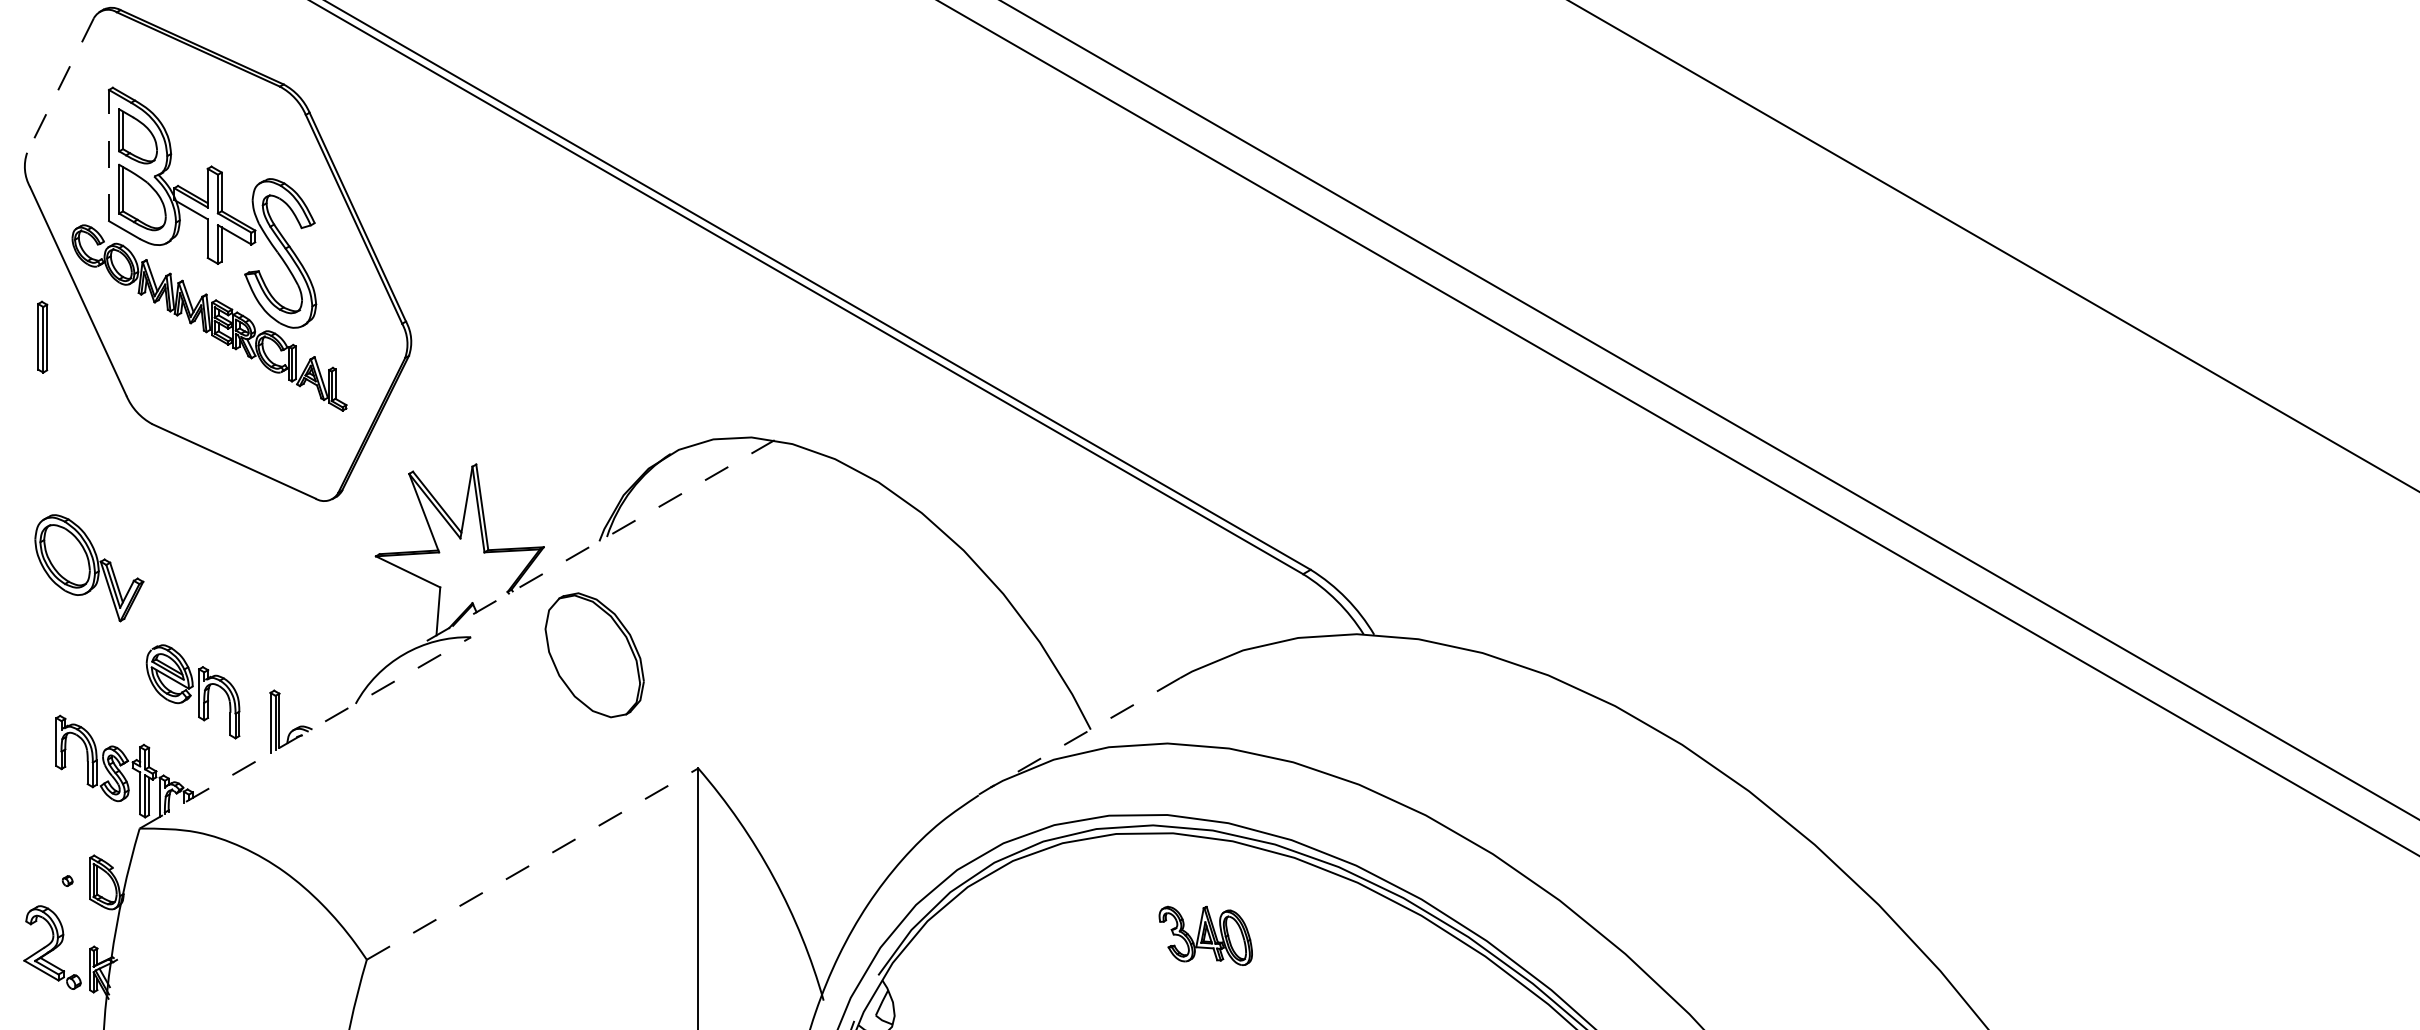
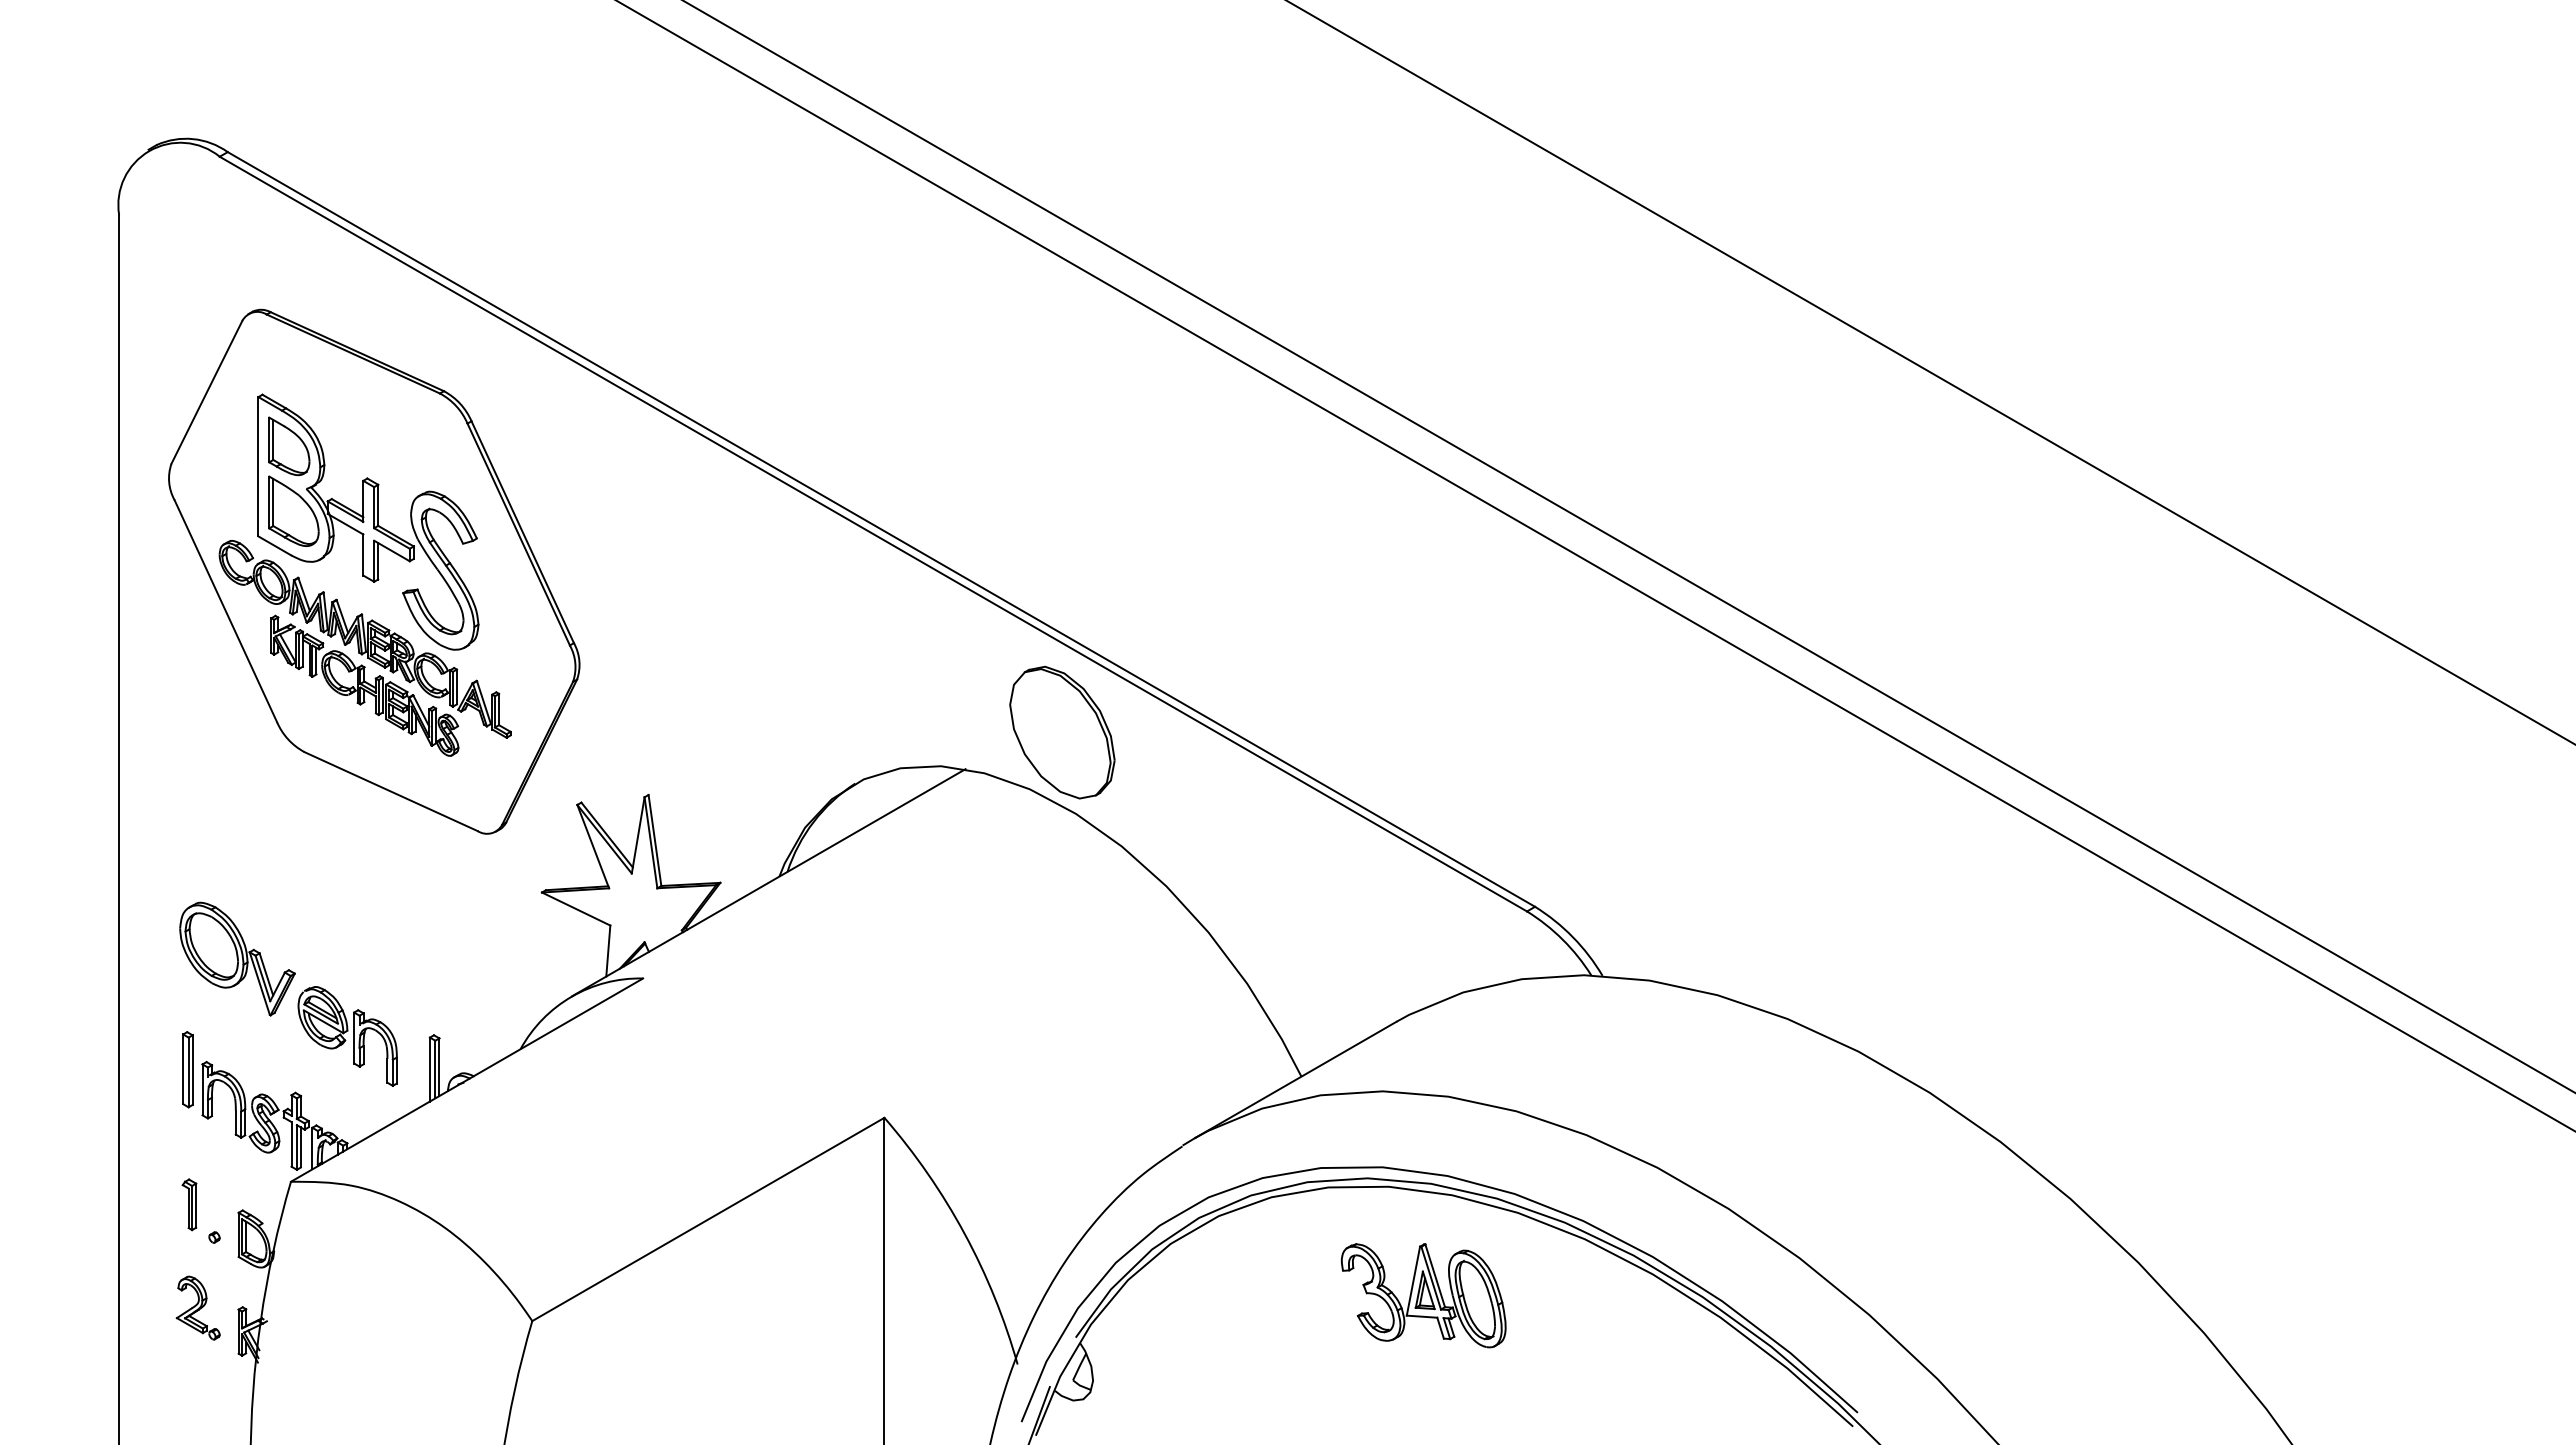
line: (60, 85) -> (206, 392), dashed -> solid
line: (109, 155) -> (258, 466), dashed -> solid
part: (42, 337) -> (187, 1069), moved
part: (208, 361) -> (364, 685), added
line: (589, 547) -> (768, 883), dashed -> solid
part: (89, 567) -> (237, 958), moved
part: (594, 655) -> (1062, 732), moved
line: (305, 732) -> (467, 1079), dashed -> solid
line: (1085, 733) -> (1295, 1080), dashed -> solid
part: (44, 850) -> (189, 1204), added
line: (532, 864) -> (708, 1219), dashed -> solid
part: (1205, 935) -> (1423, 1295), size x1.67
part: (51, 946) -> (197, 1307), size x0.71

